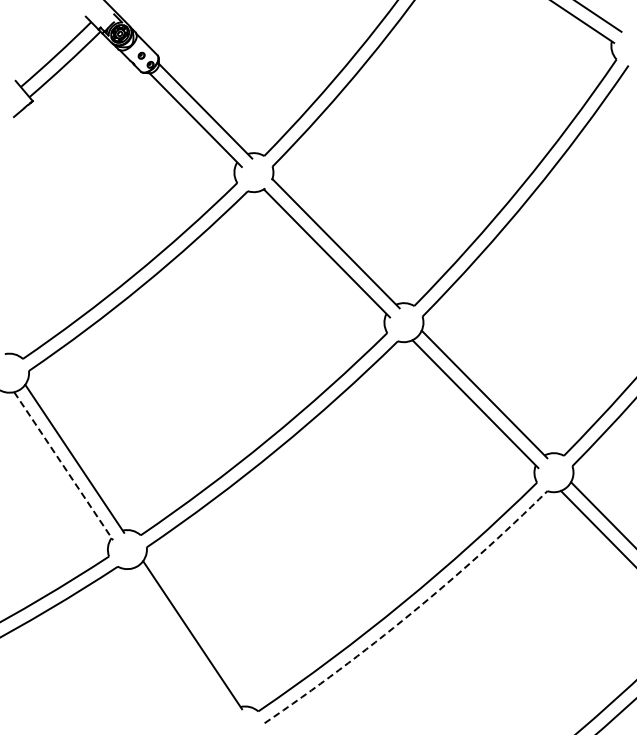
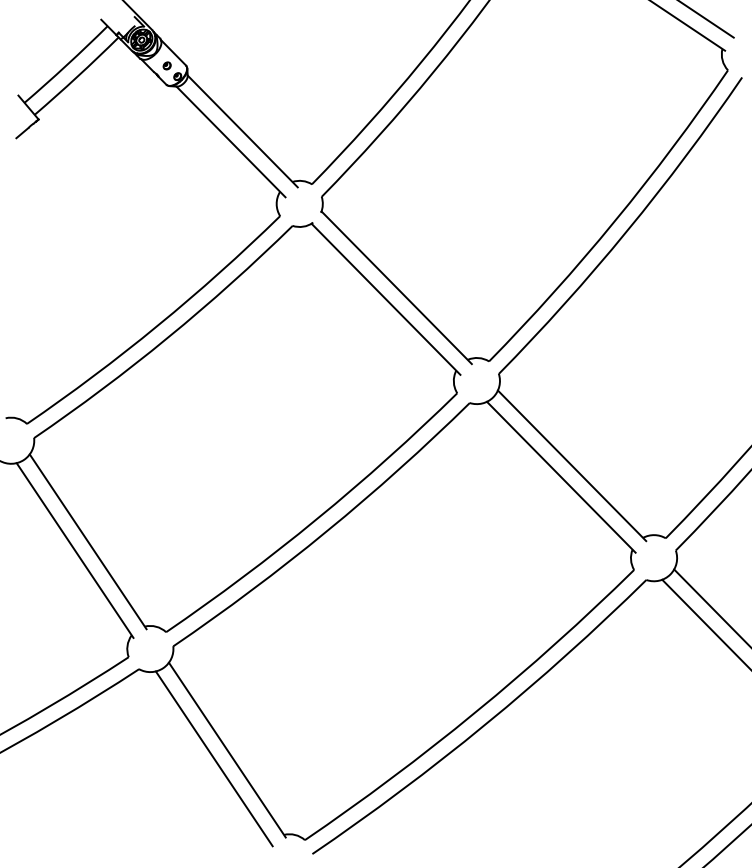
line: (63, 466) -> (74, 550), dashed -> solid
arc: (411, 613) -> (485, 724), dashed -> solid
line: (181, 642) -> (214, 758), added

